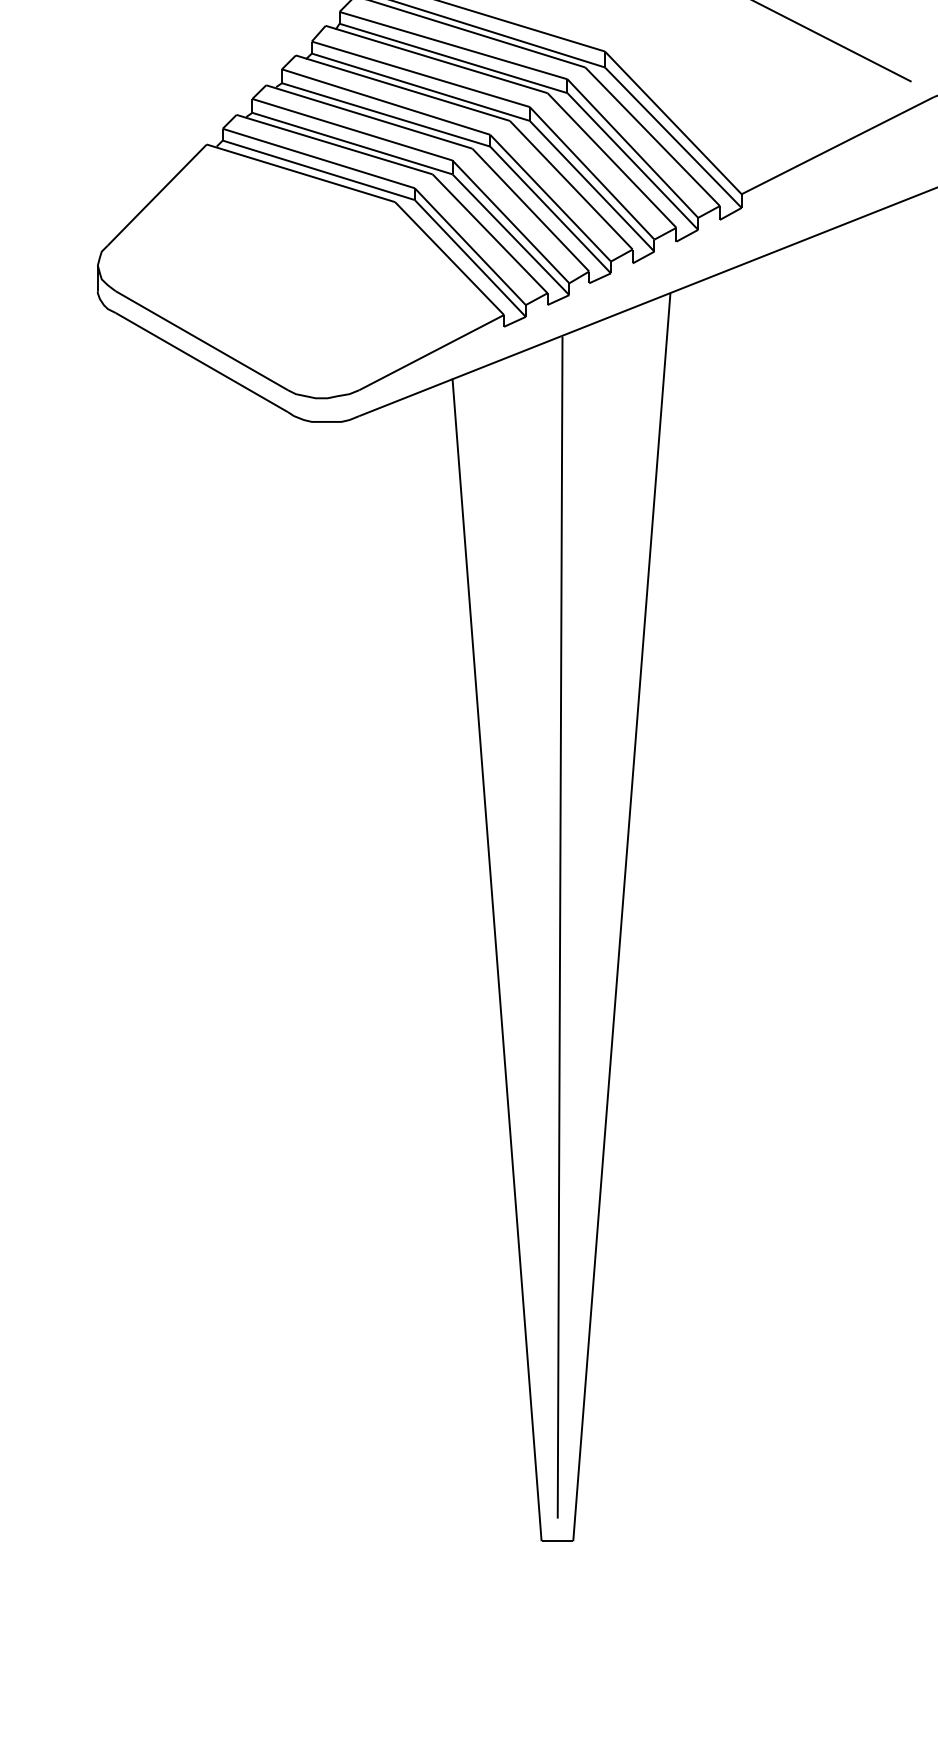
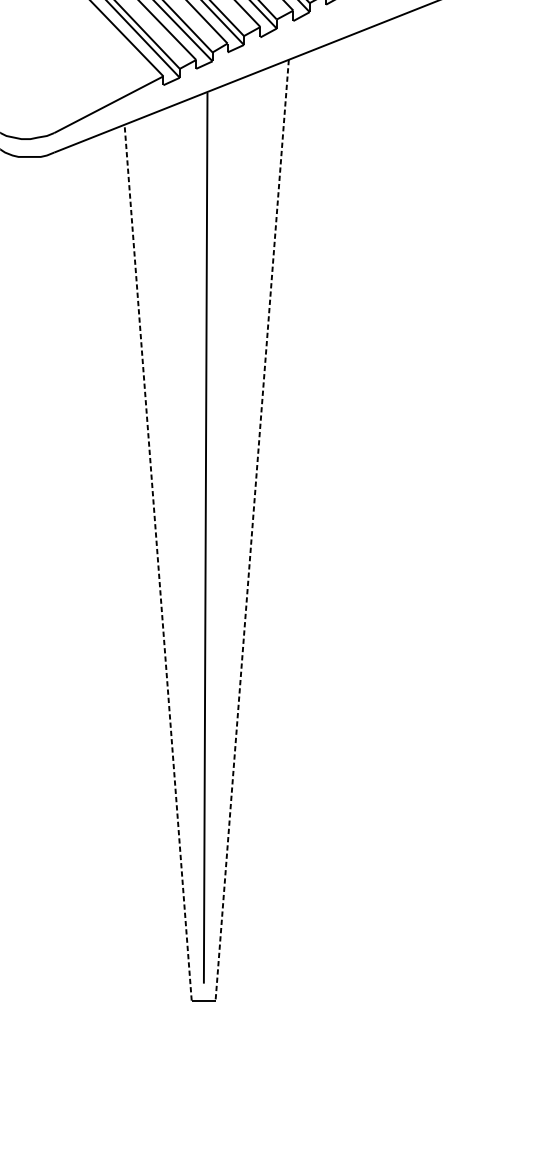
line: (621, 917) -> (251, 530), solid -> dashed
line: (497, 959) -> (158, 562), solid -> dashed

